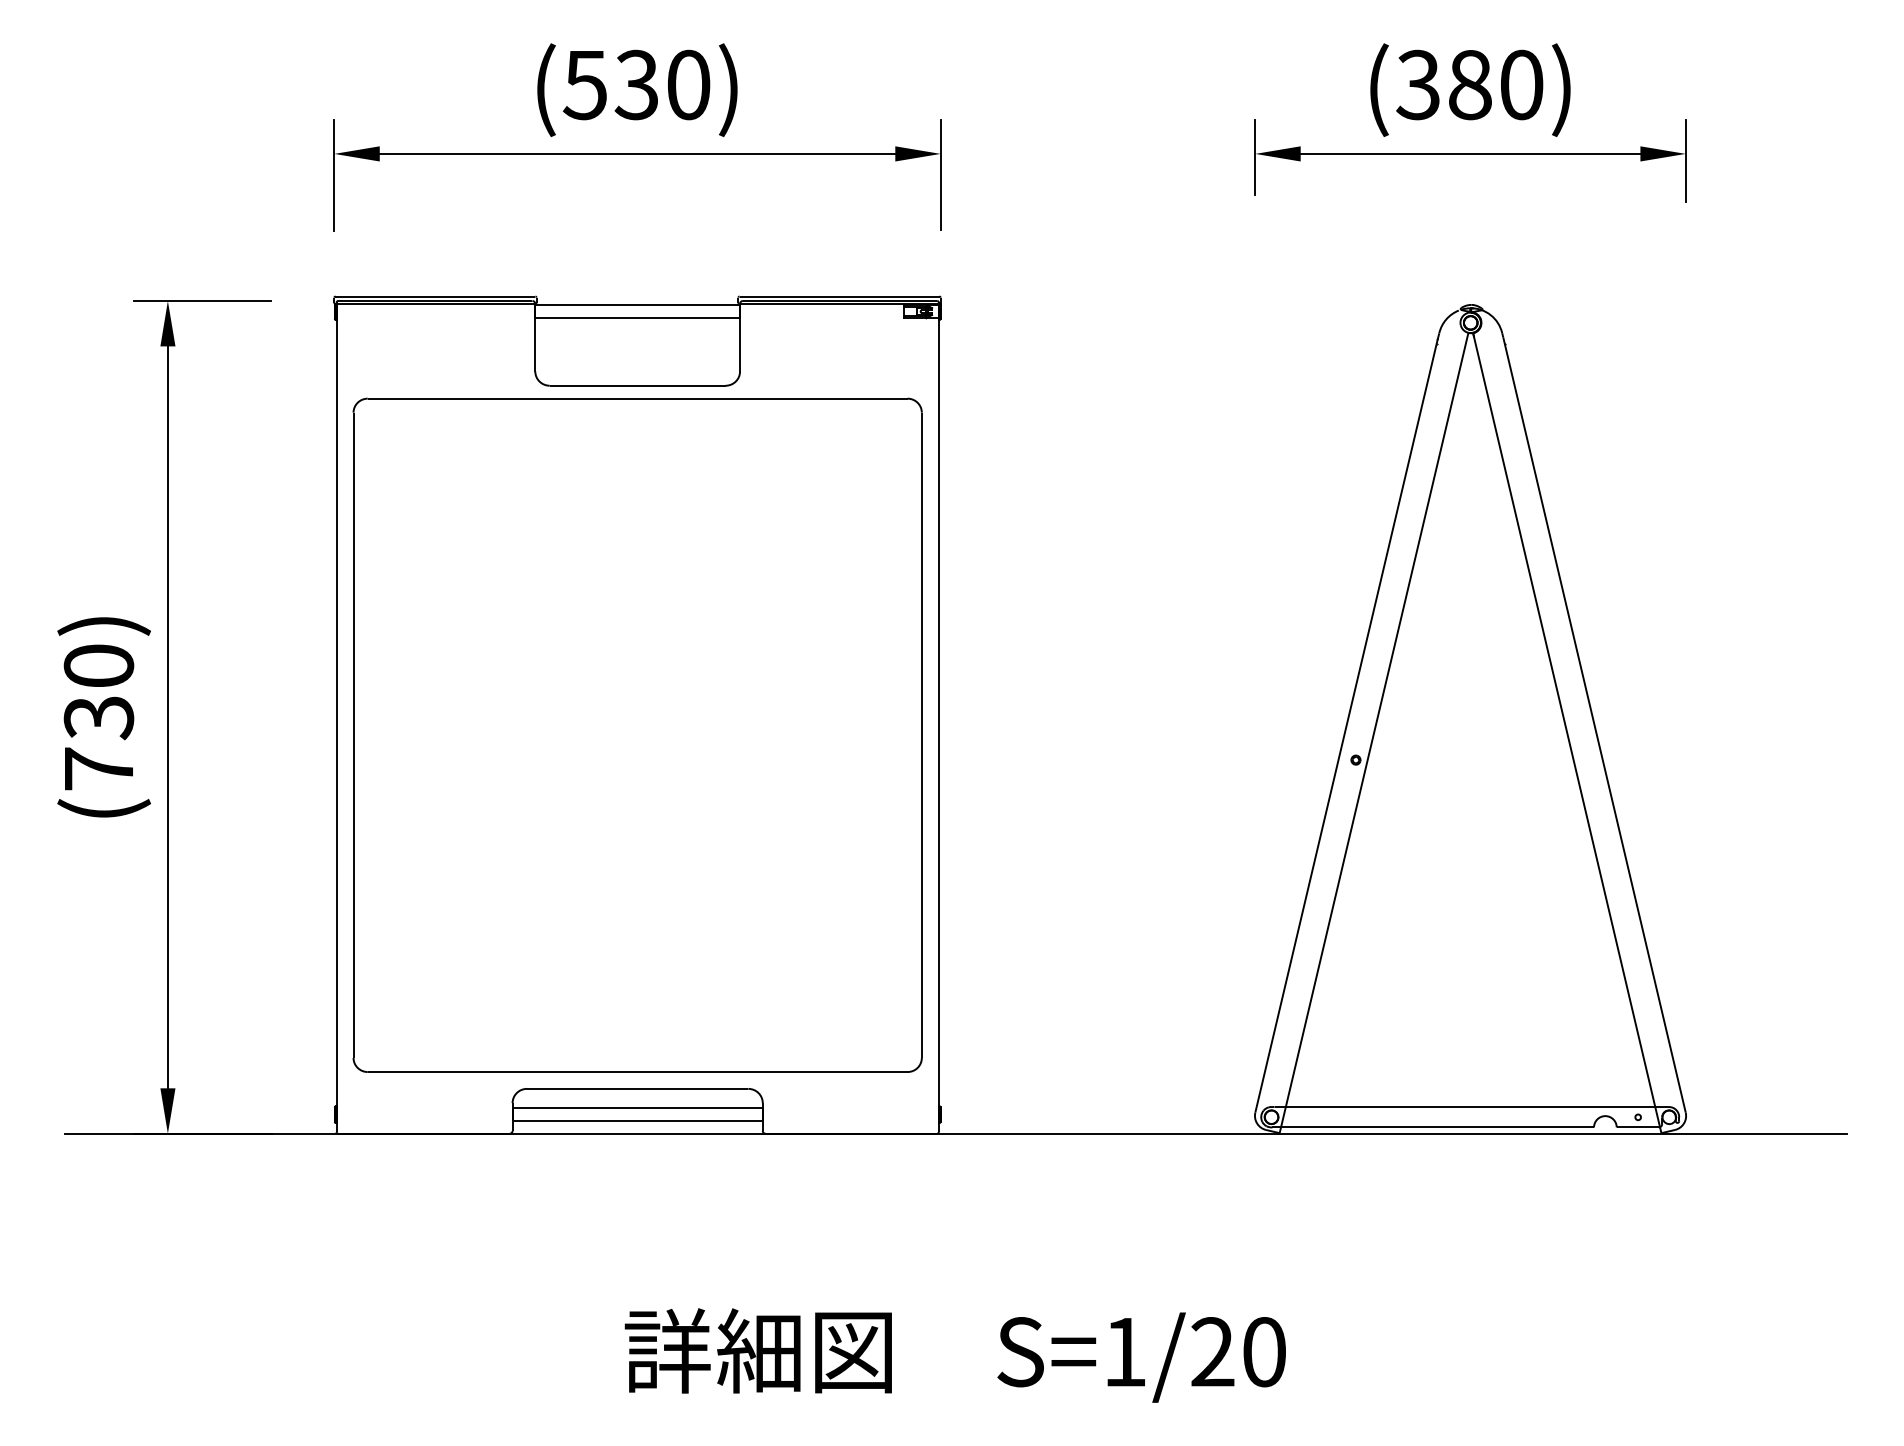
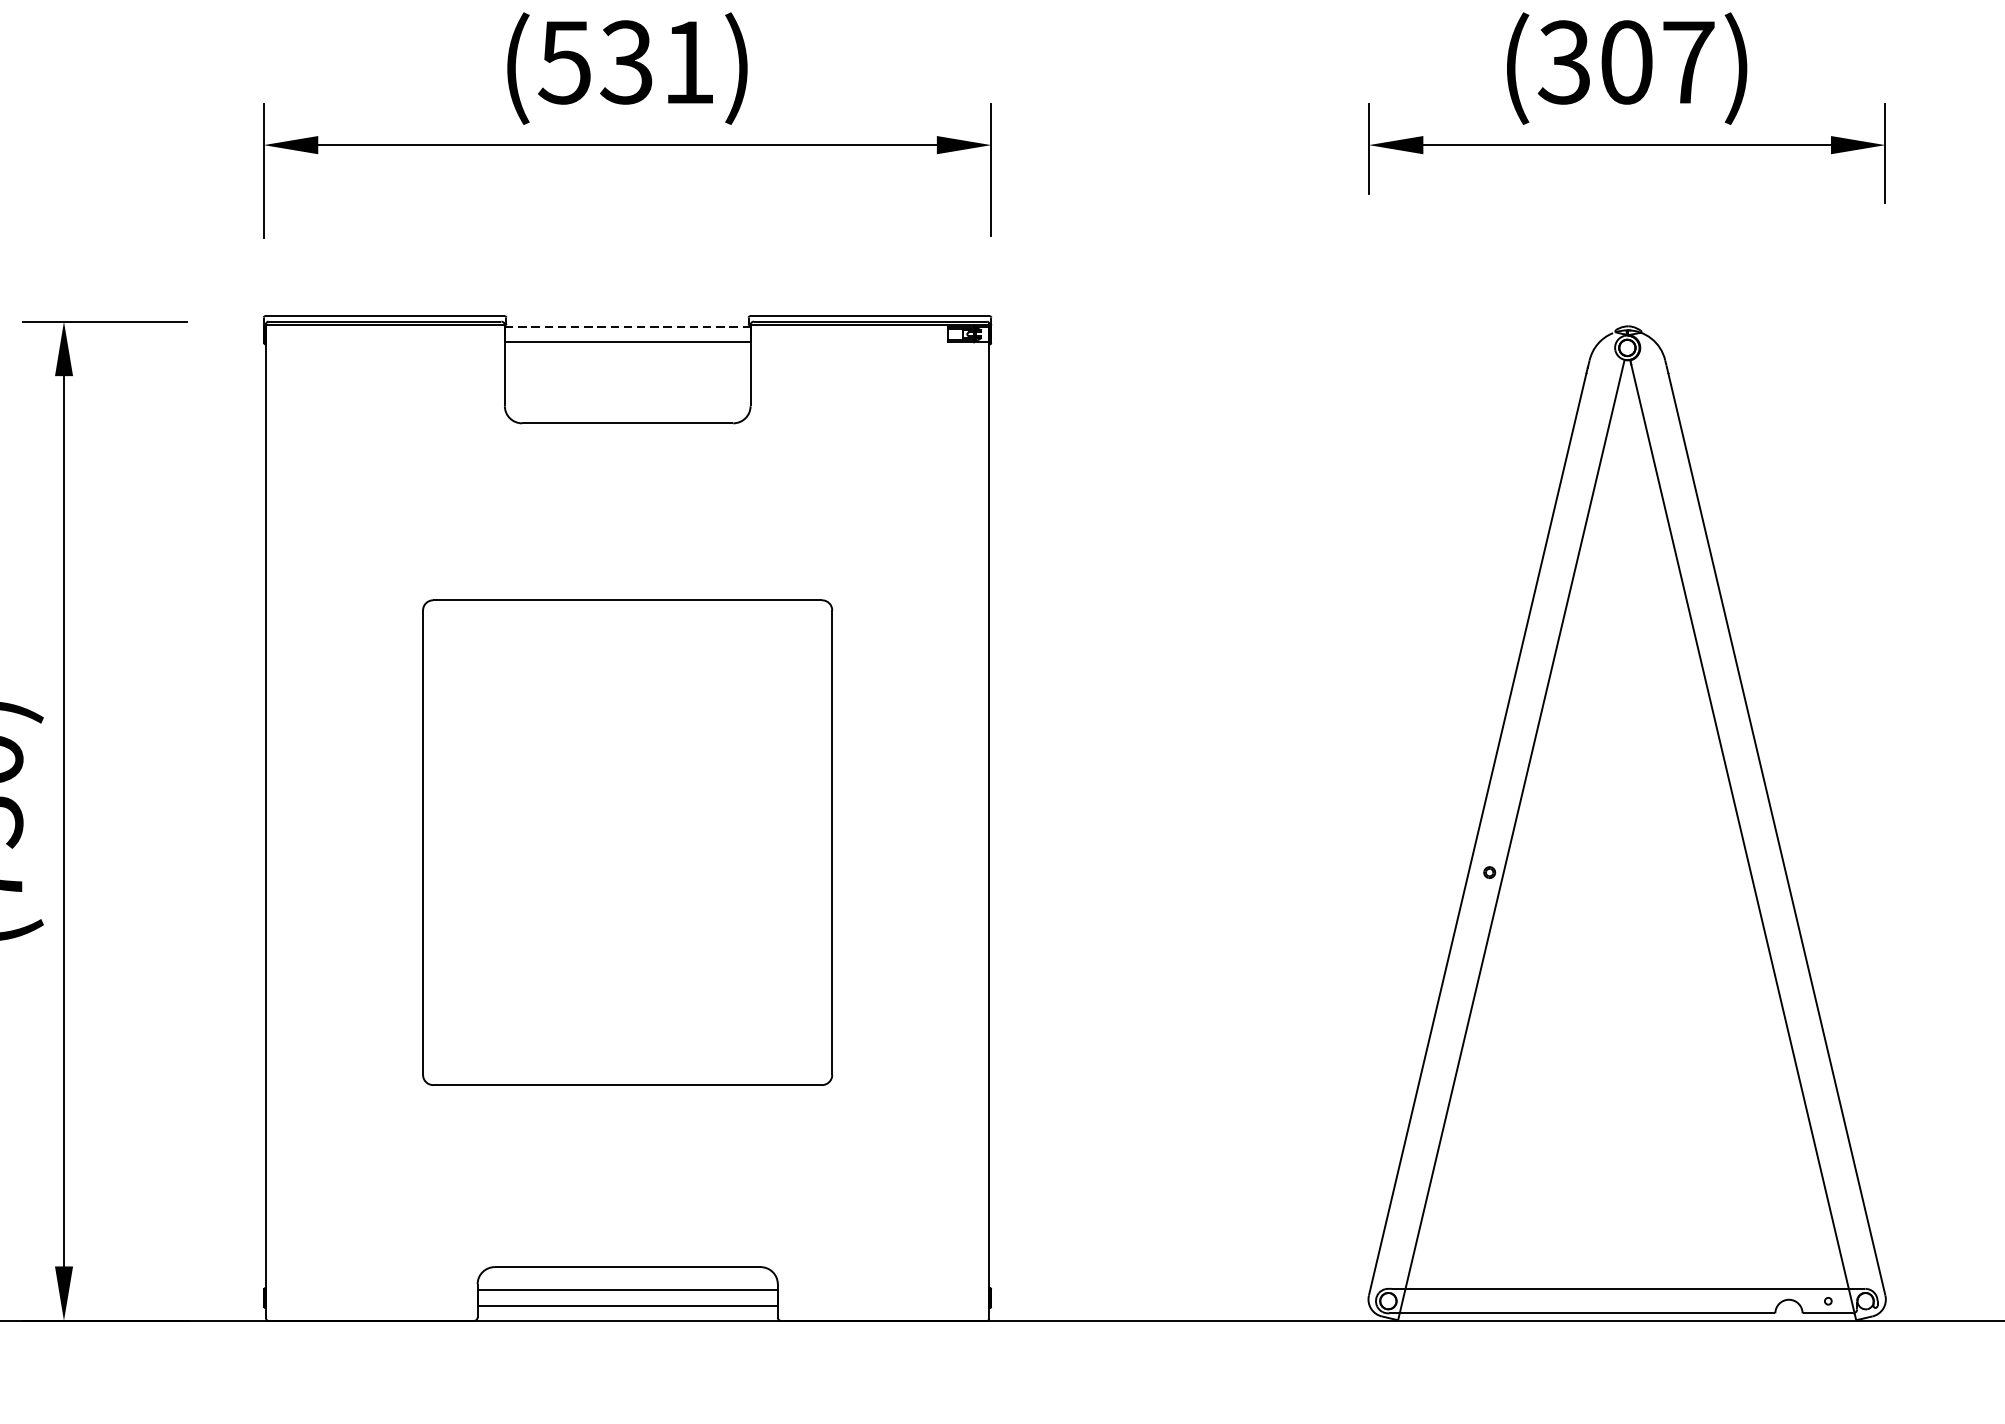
text: (688, 84) -> (688, 61), (530) -> (531)
text: (1496, 84) -> (1658, 61), (380) -> (307)
line: (638, 305) -> (628, 327), solid -> dashed
part: (637, 734) -> (627, 841), size x0.6

